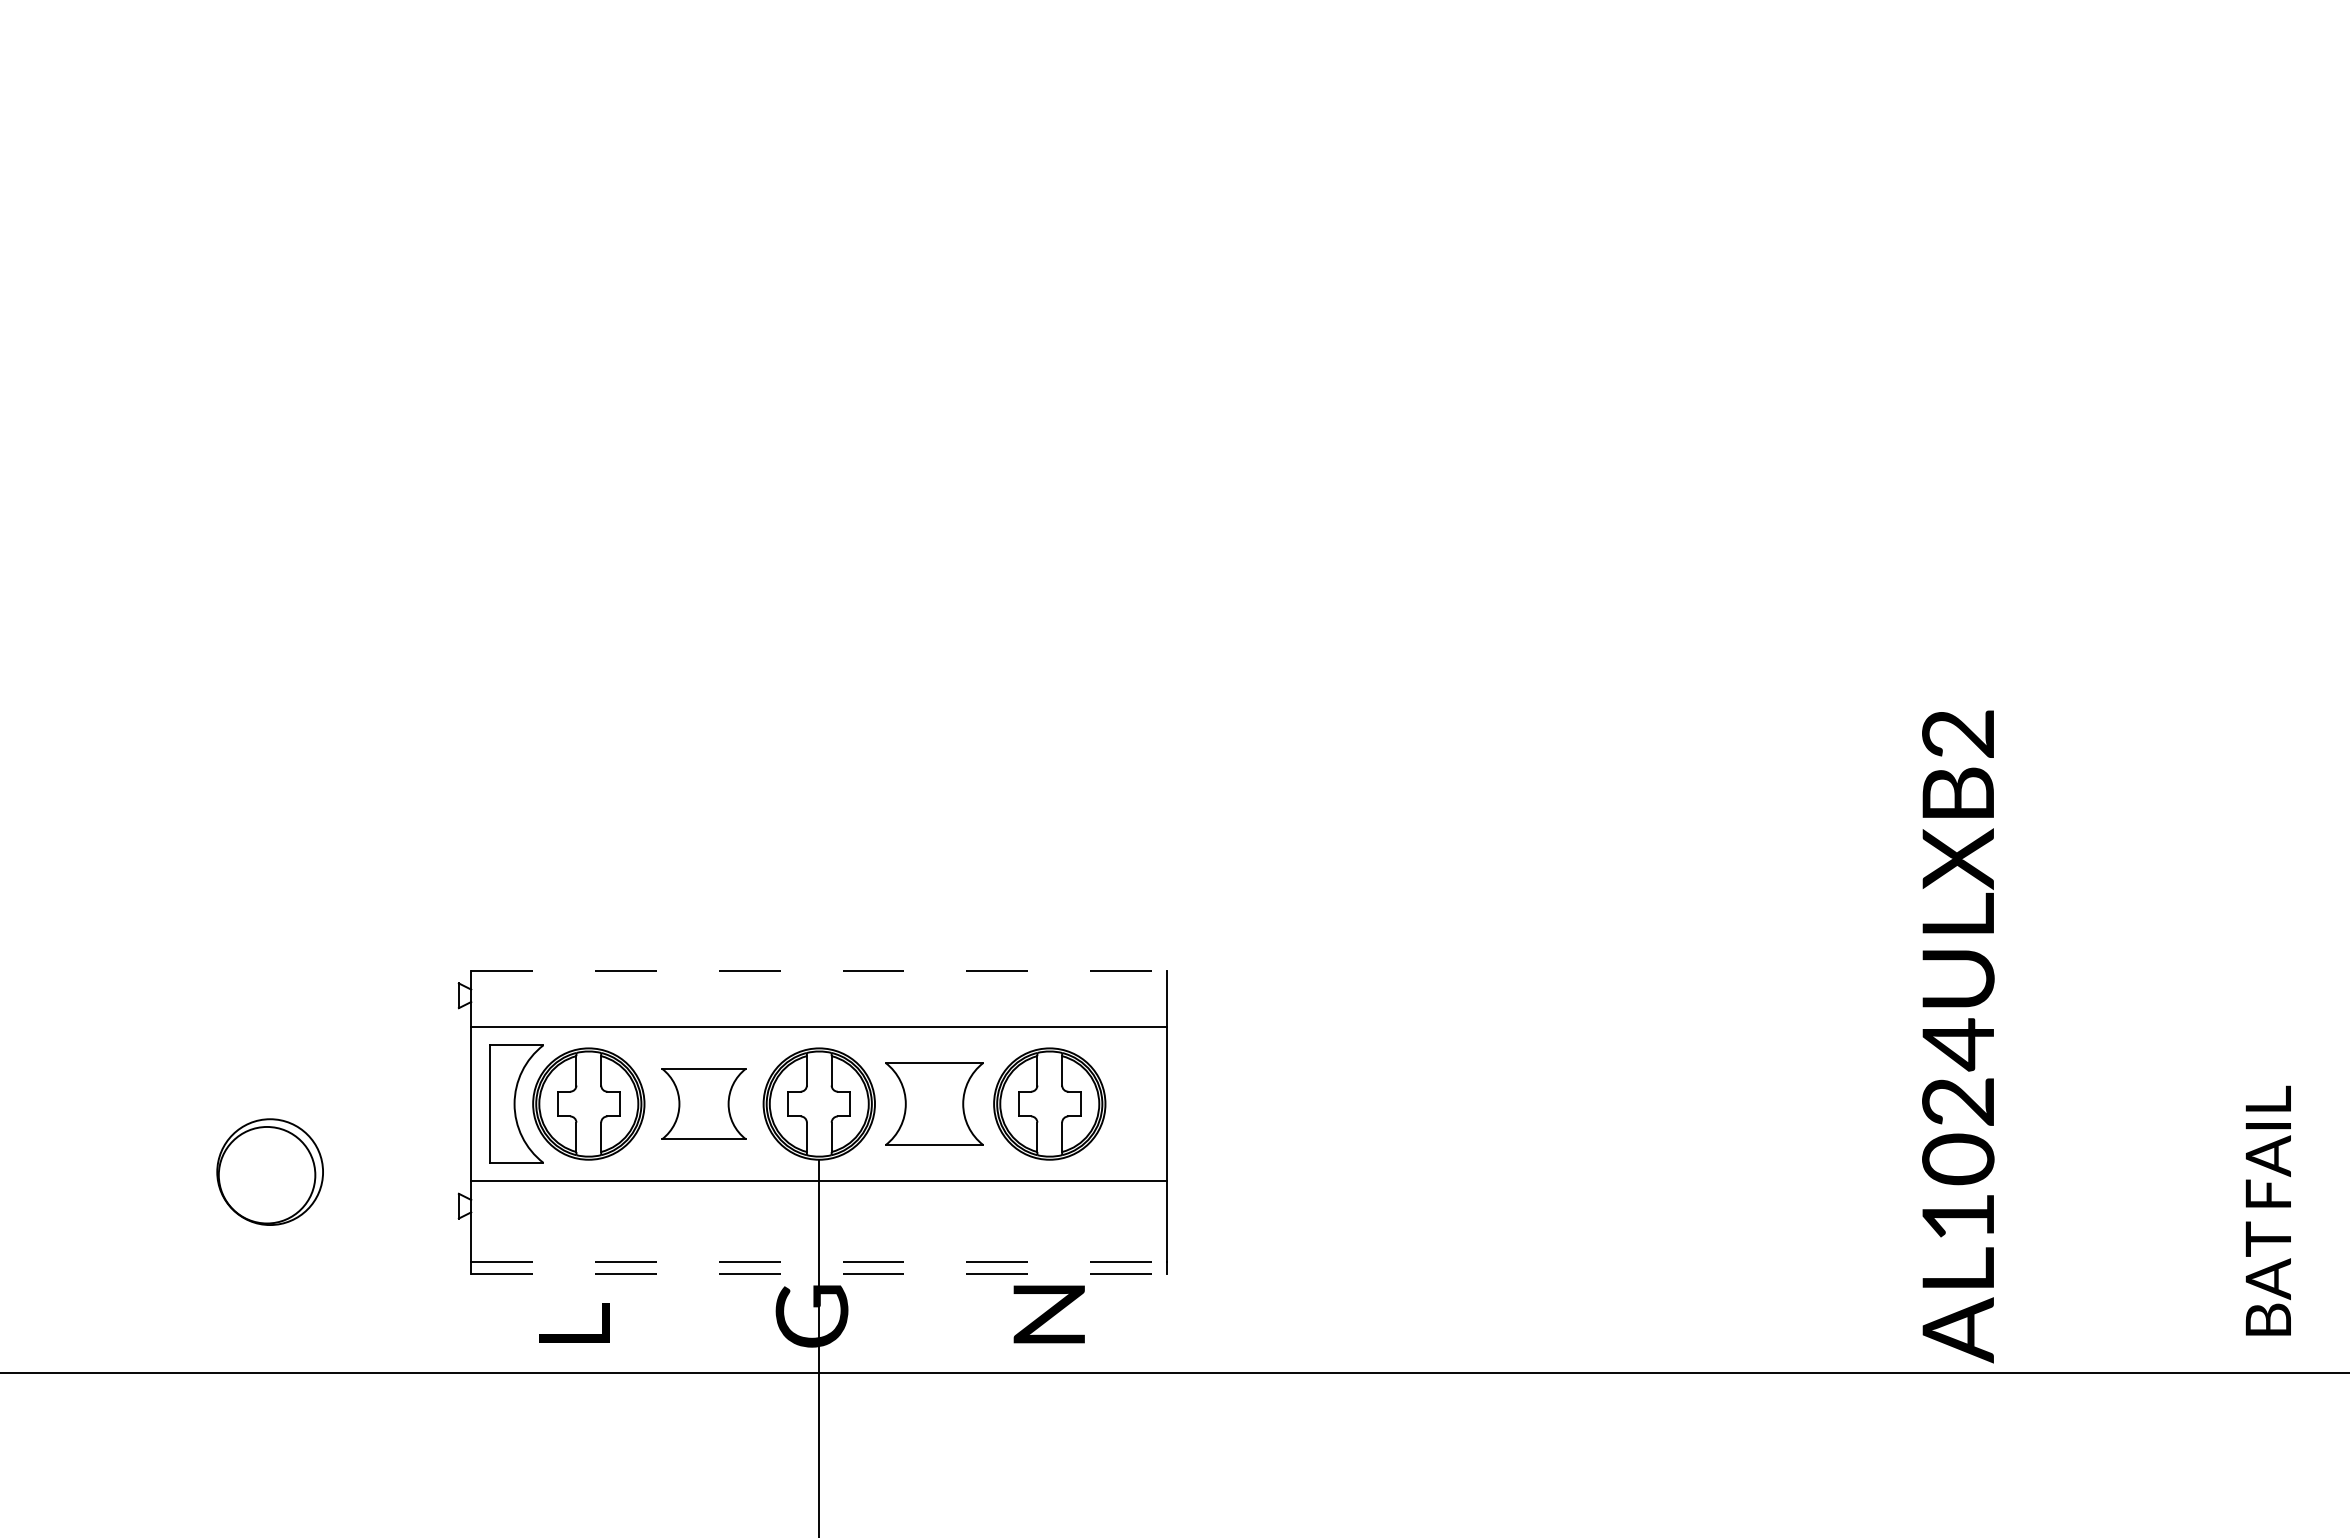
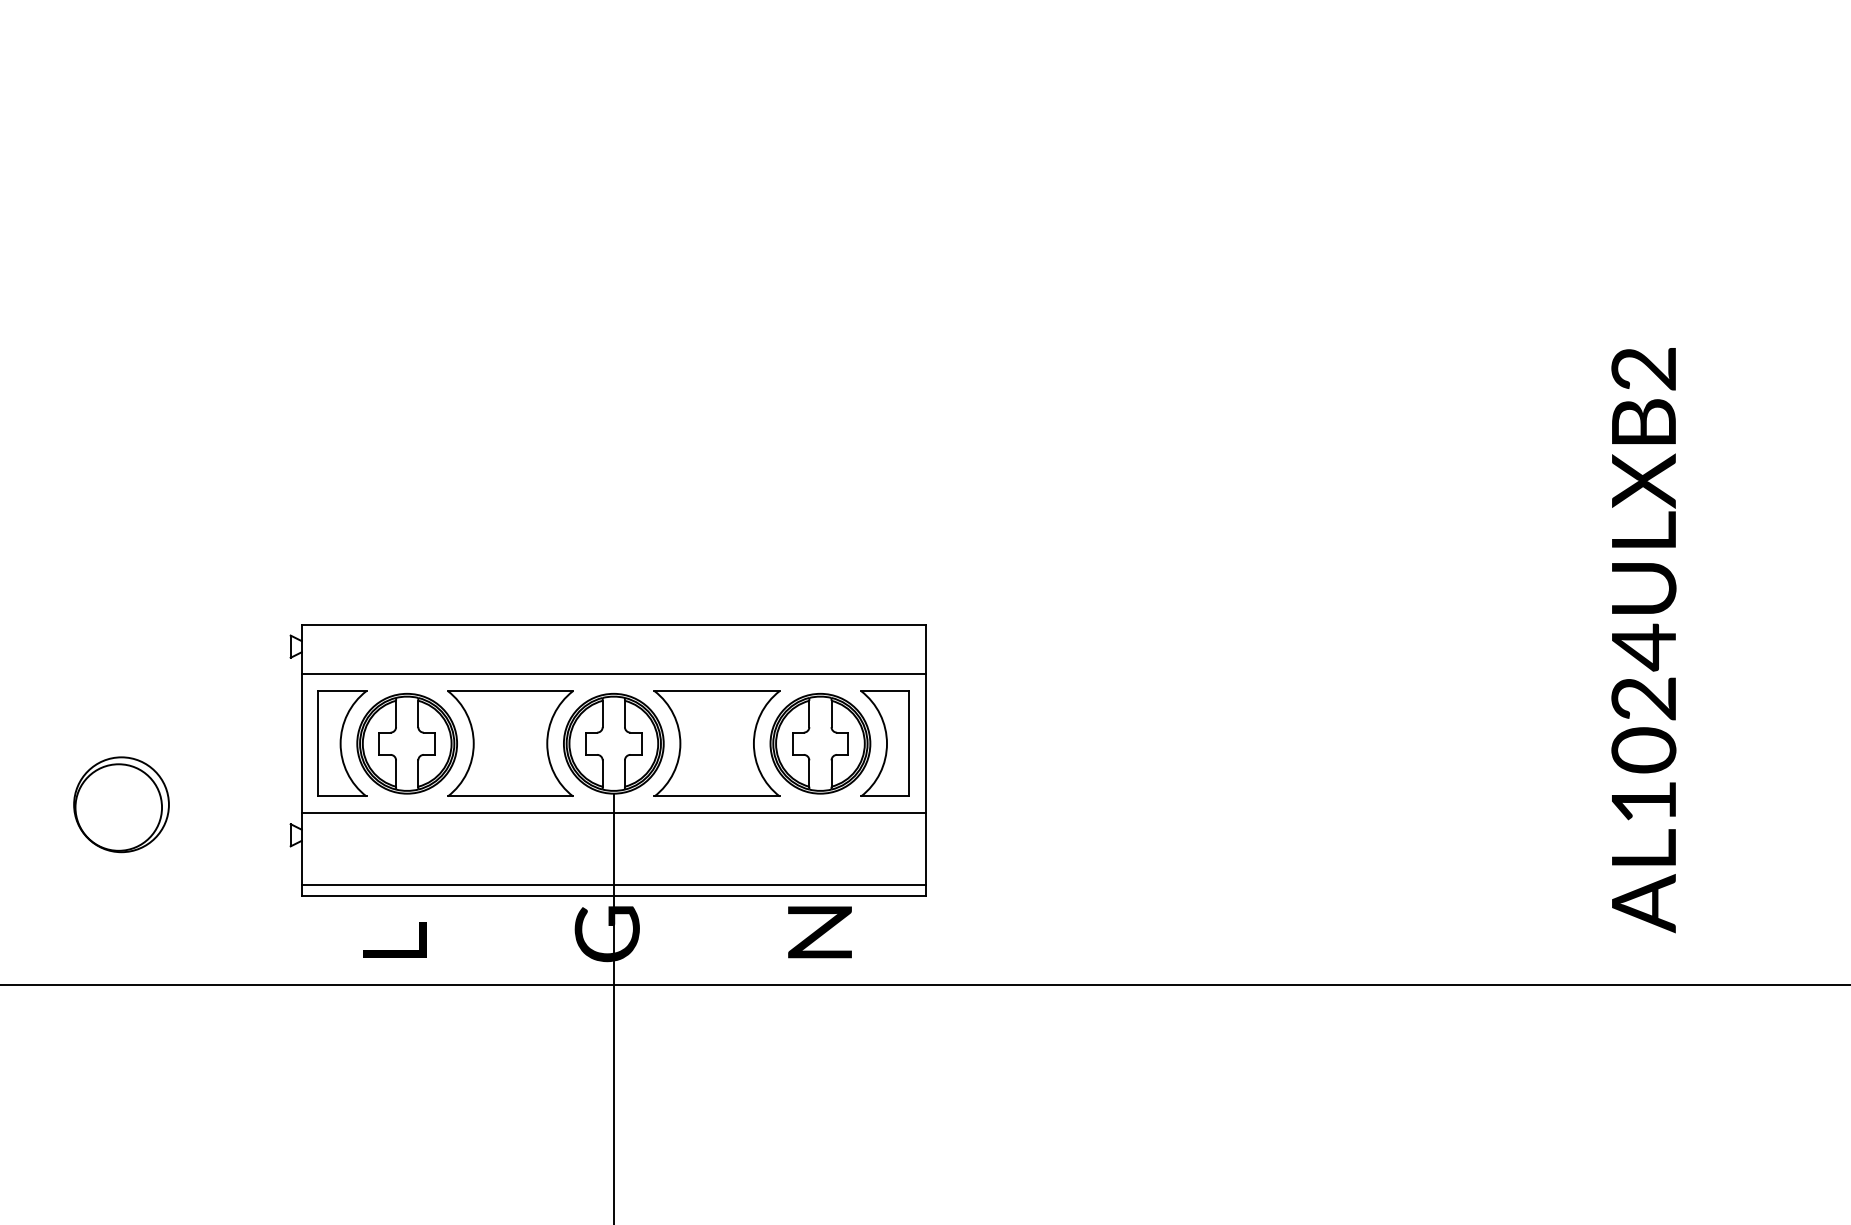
line: (819, 971) -> (614, 624), dashed -> solid
text: (1958, 1036) -> (1644, 640), moved
part: (703, 1103) -> (510, 743), size x1.67
part: (934, 1103) -> (717, 743), size x1.43
part: (1121, 1103) -> (884, 743), added
line: (819, 1261) -> (614, 884), dashed -> solid
line: (819, 1274) -> (614, 896), dashed -> solid

